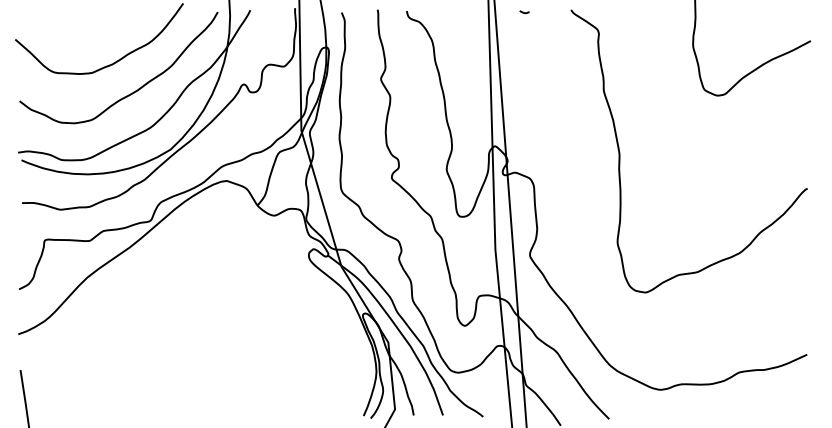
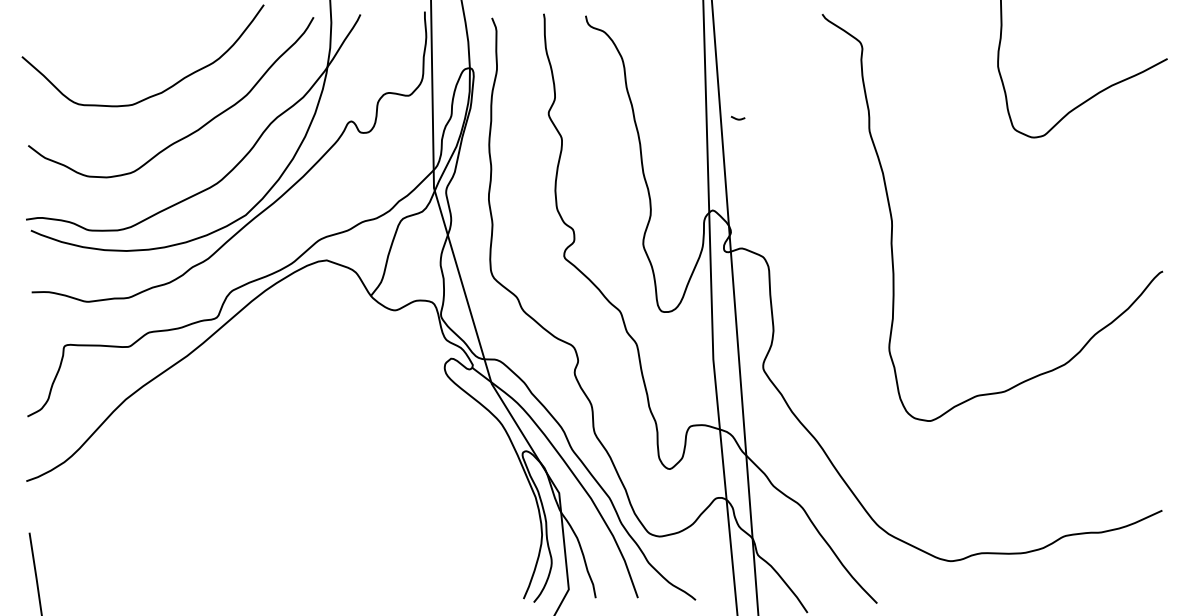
curve: (524, 12) -> (737, 118), moved

